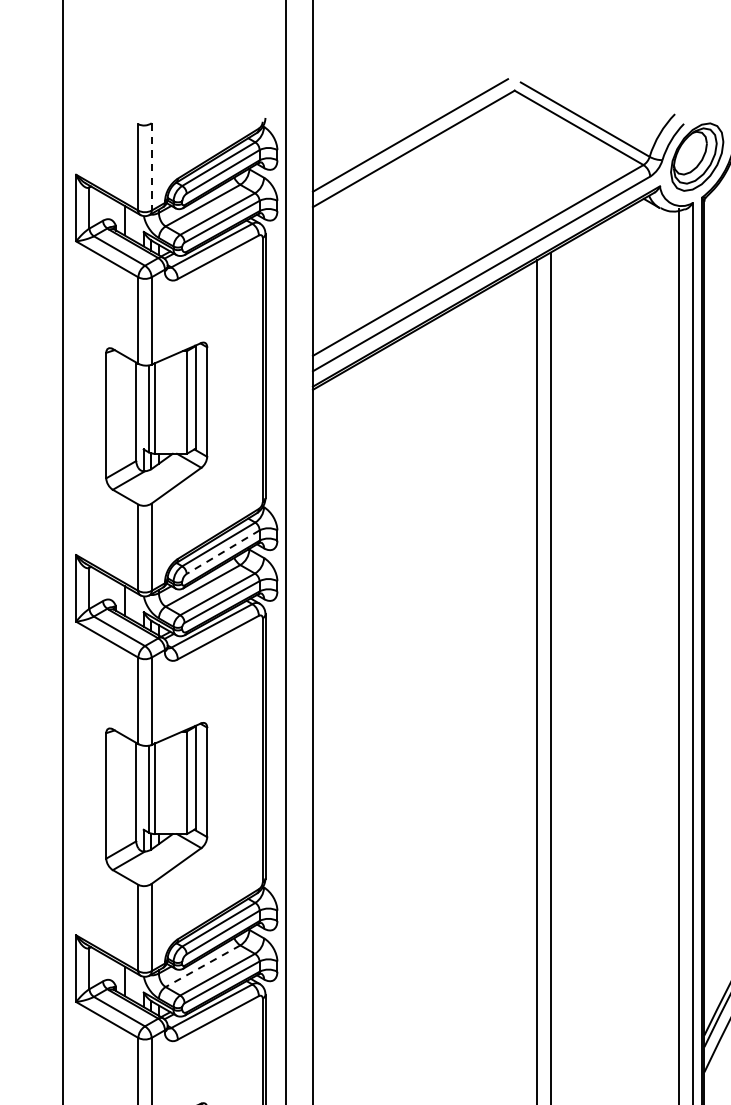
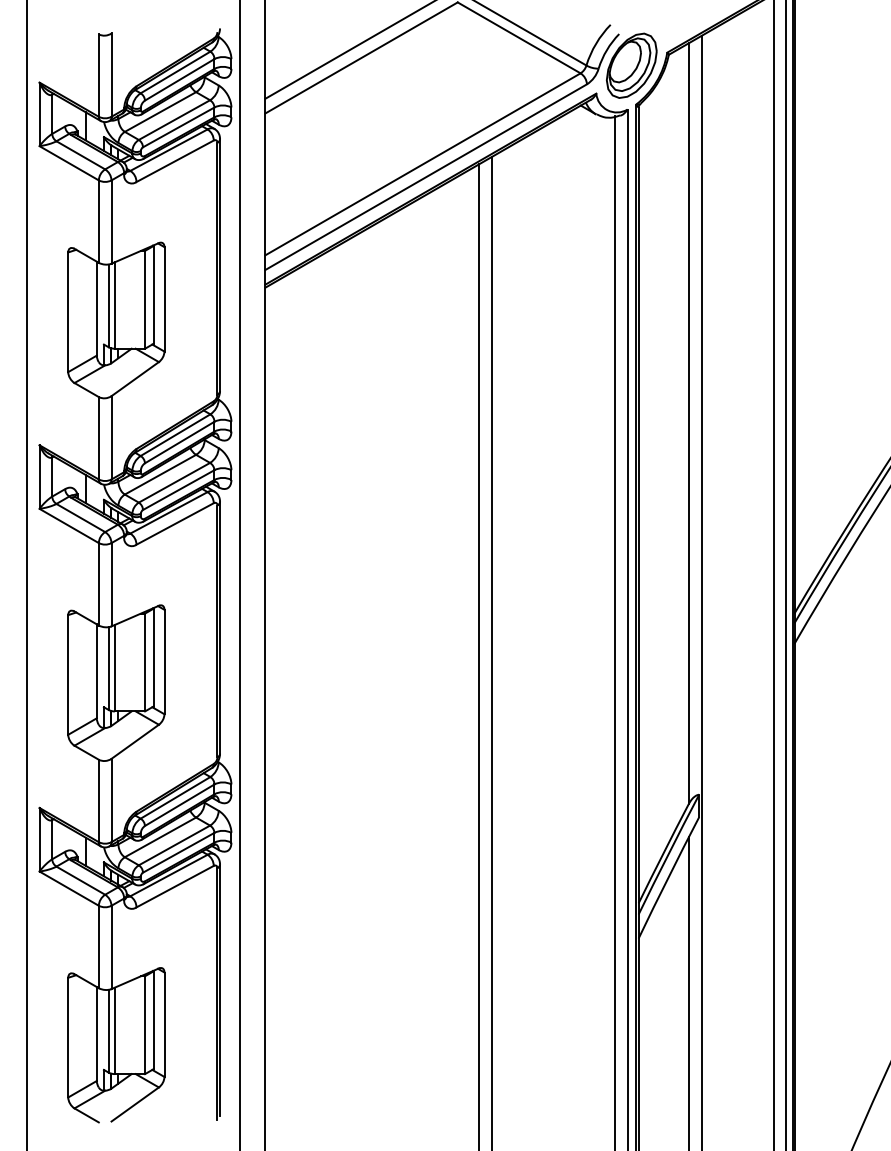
line: (151, 167) -> (111, 75), dashed -> solid
line: (222, 552) -> (179, 442), dashed -> solid
line: (203, 966) -> (160, 837), dashed -> solid

